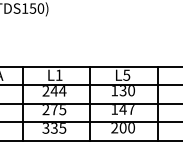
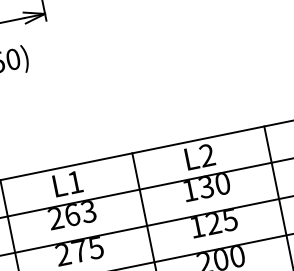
text: (126, 74) -> (206, 154), L5 -> L2
text: (58, 91) -> (80, 214), 244 -> 263
text: (126, 109) -> (220, 222), 147 -> 125

